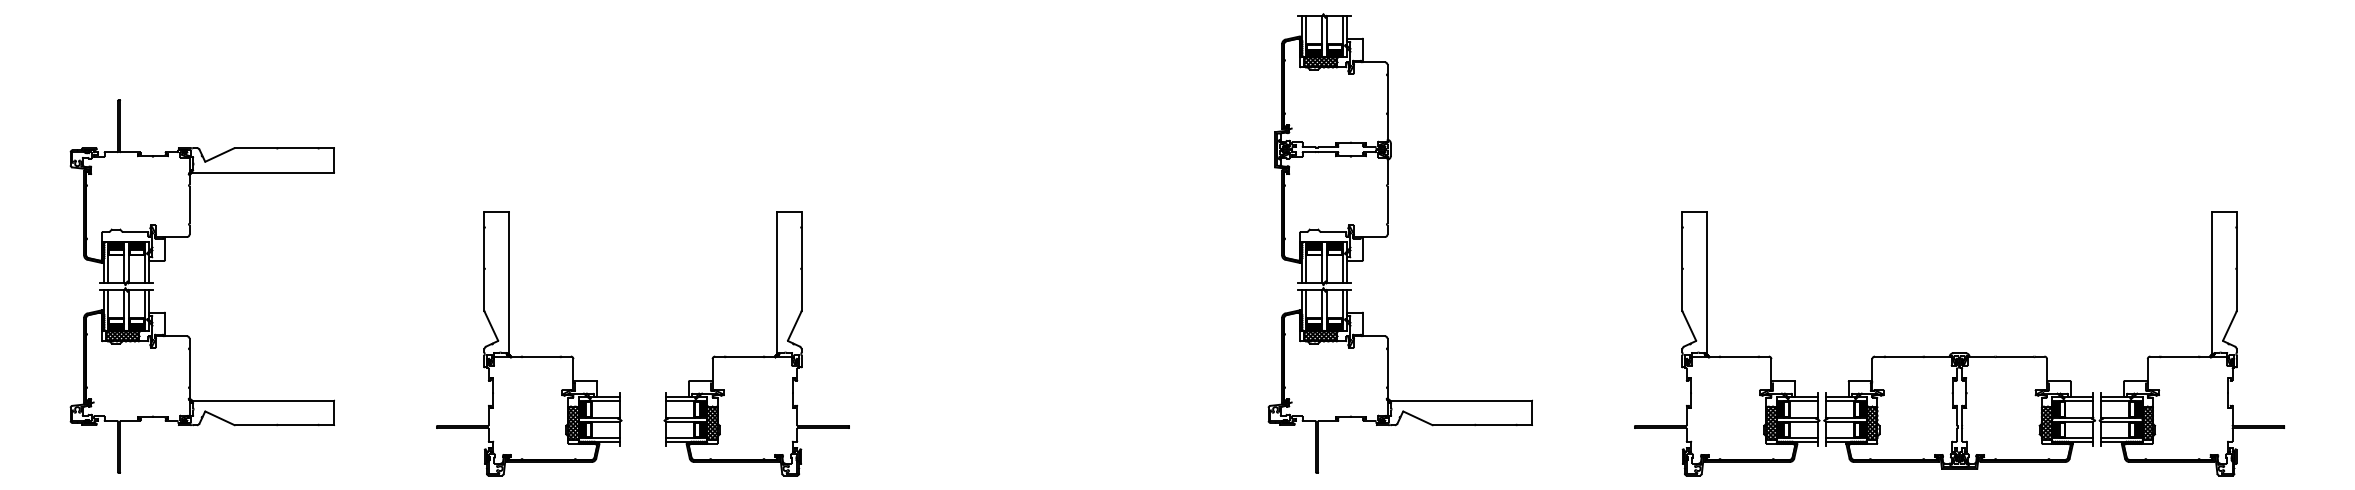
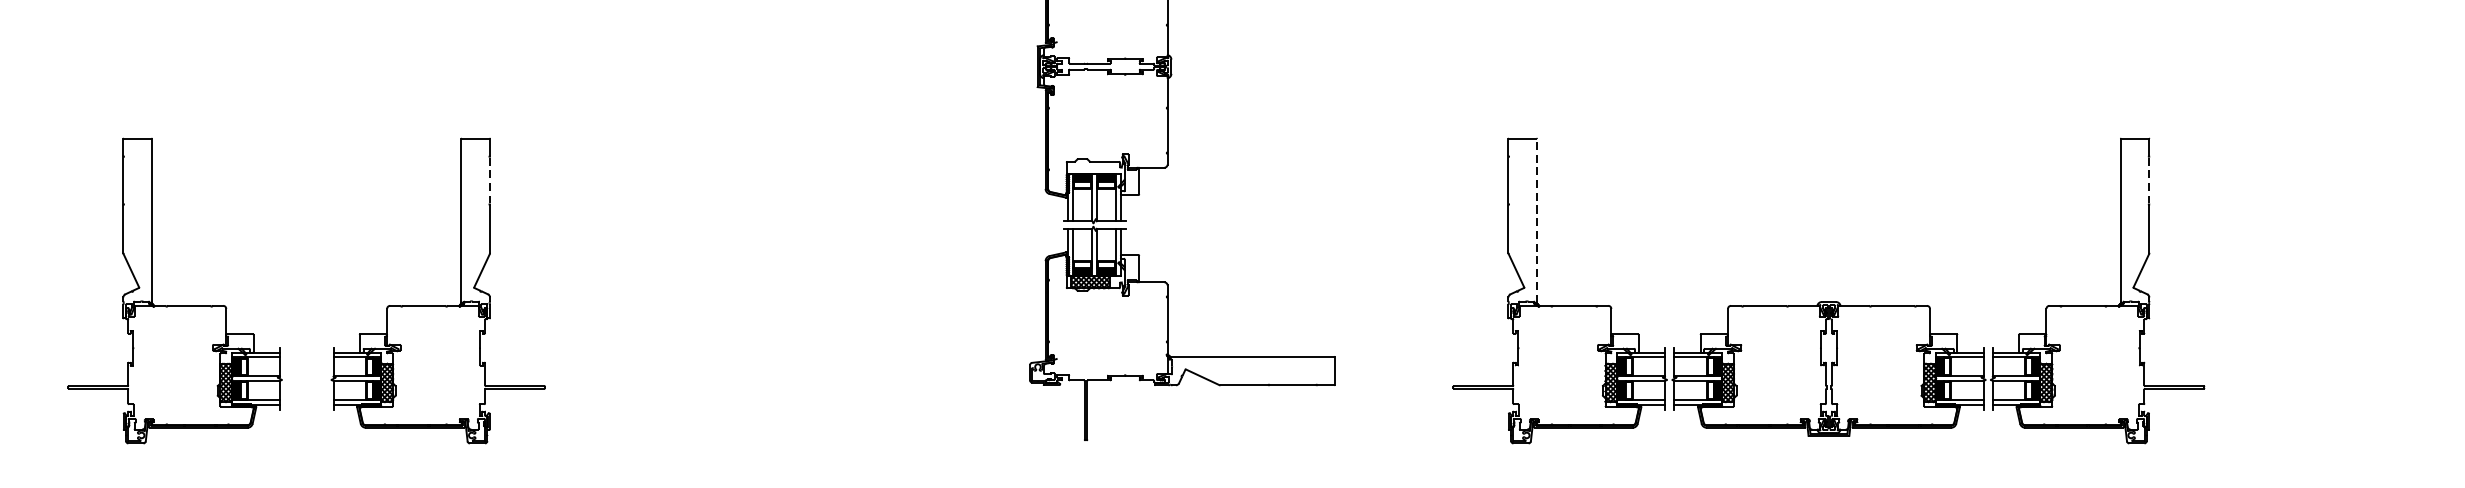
line: (801, 248) -> (489, 180), solid -> dashed
line: (2236, 248) -> (2149, 180), solid -> dashed
line: (1707, 283) -> (1537, 221), solid -> dashed

